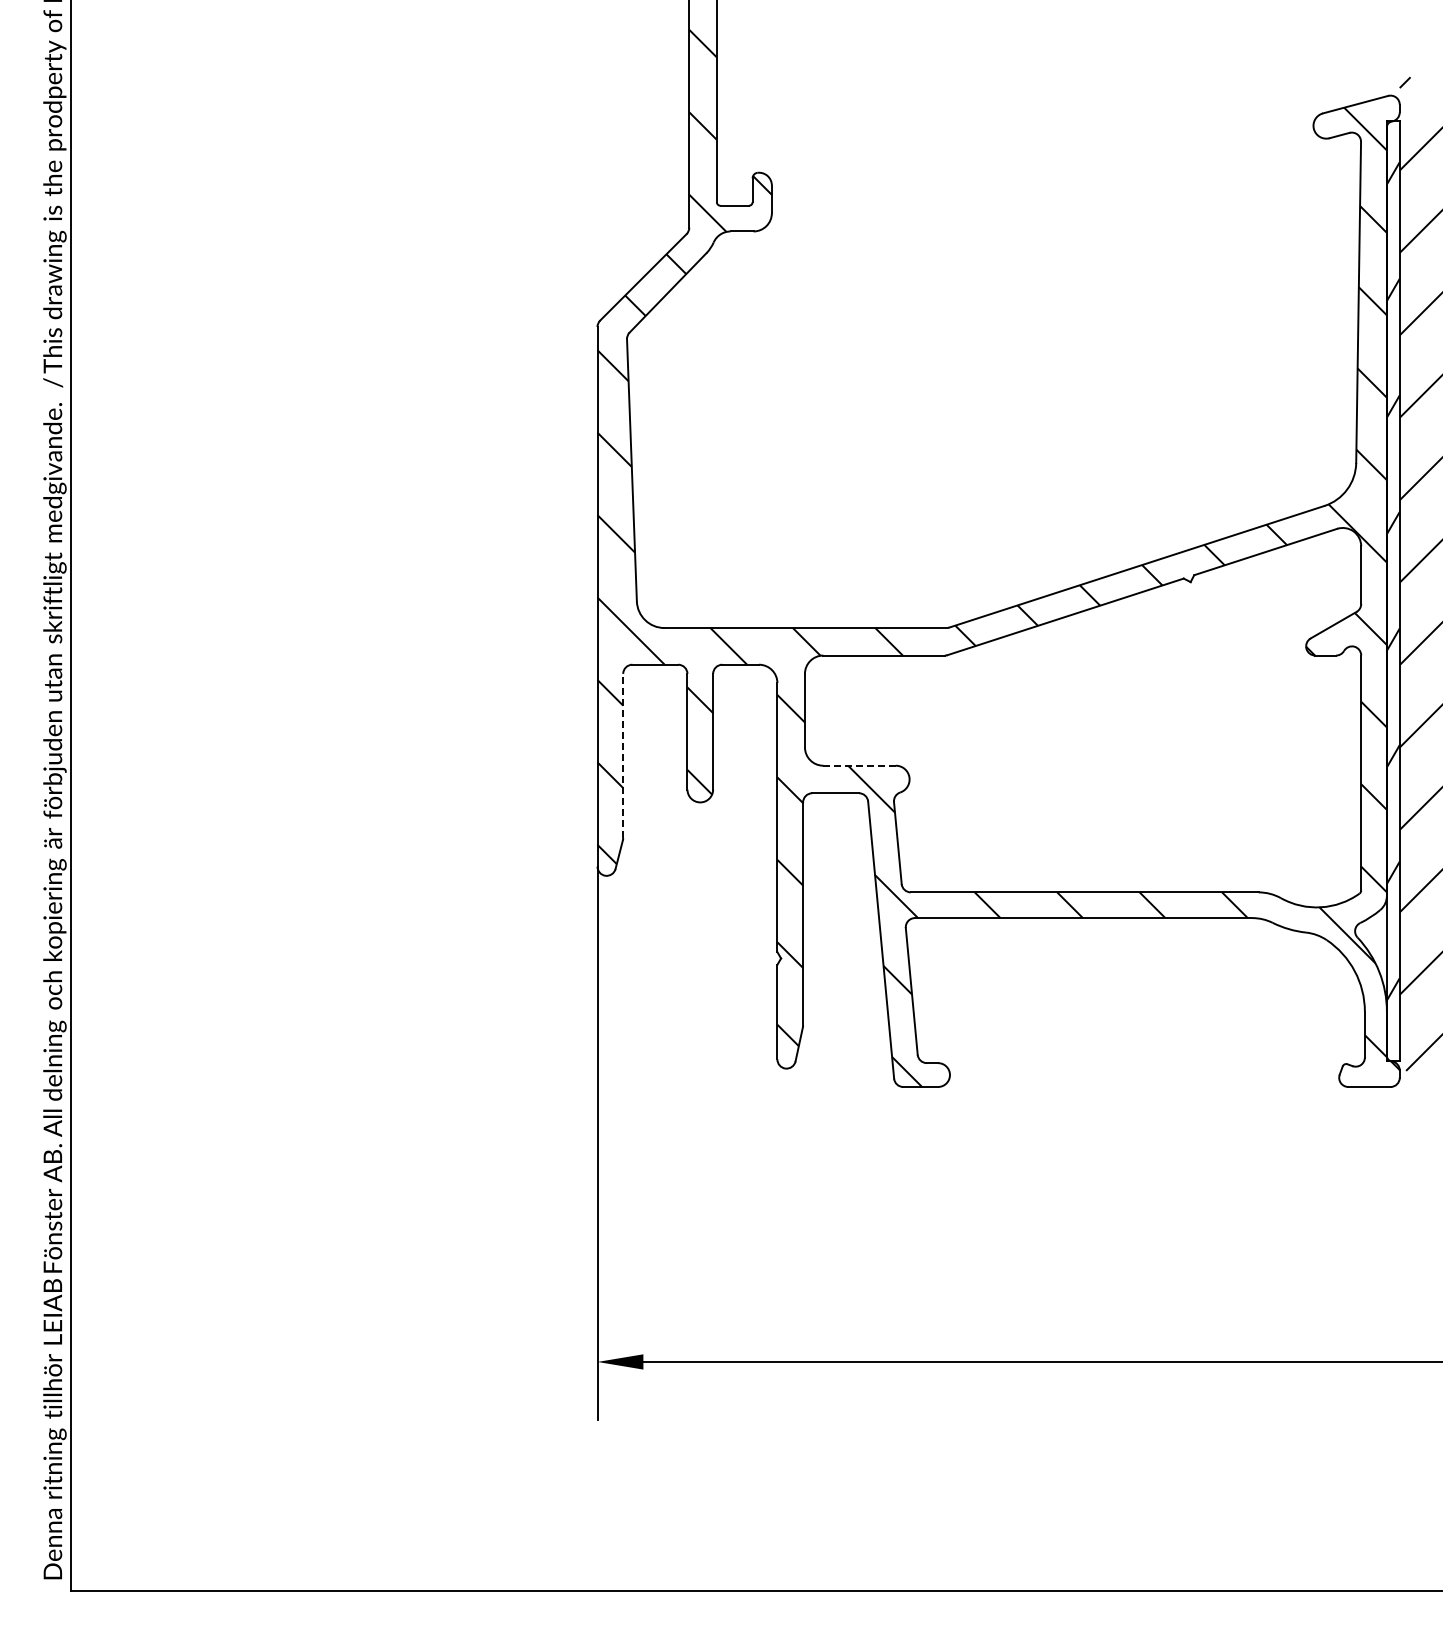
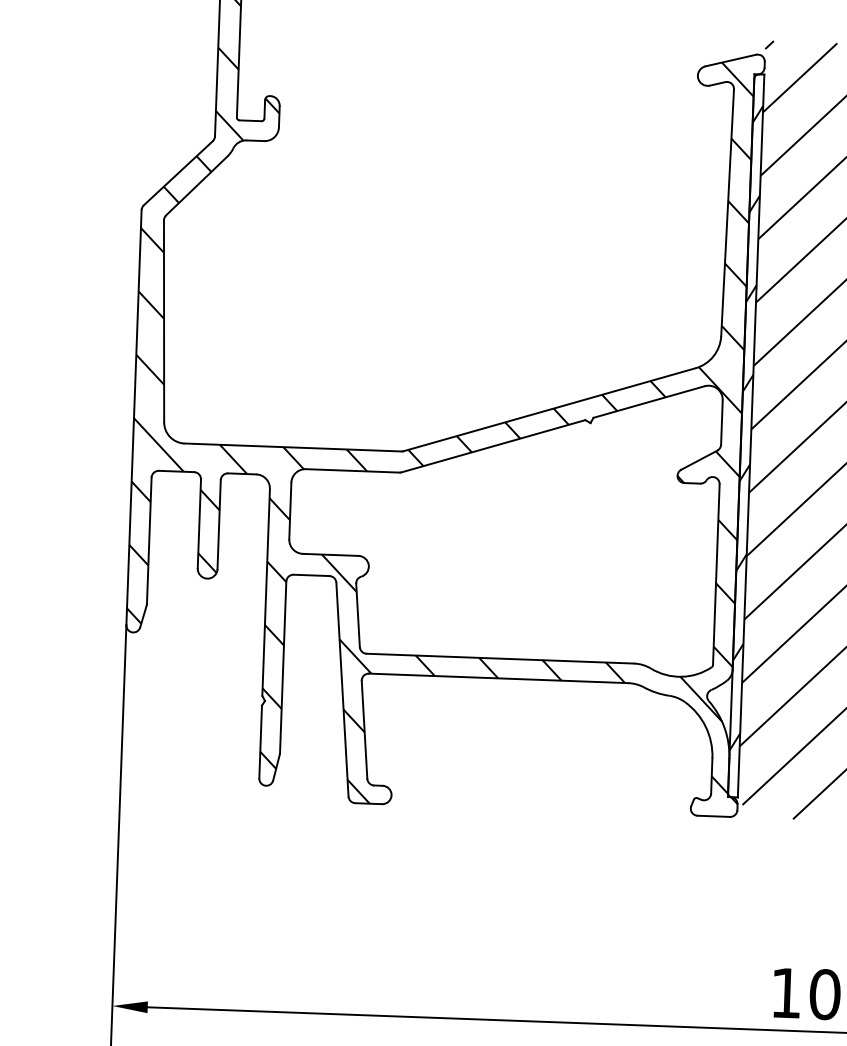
line: (623, 755) -> (149, 540), dashed -> solid
line: (859, 765) -> (330, 554), dashed -> solid

